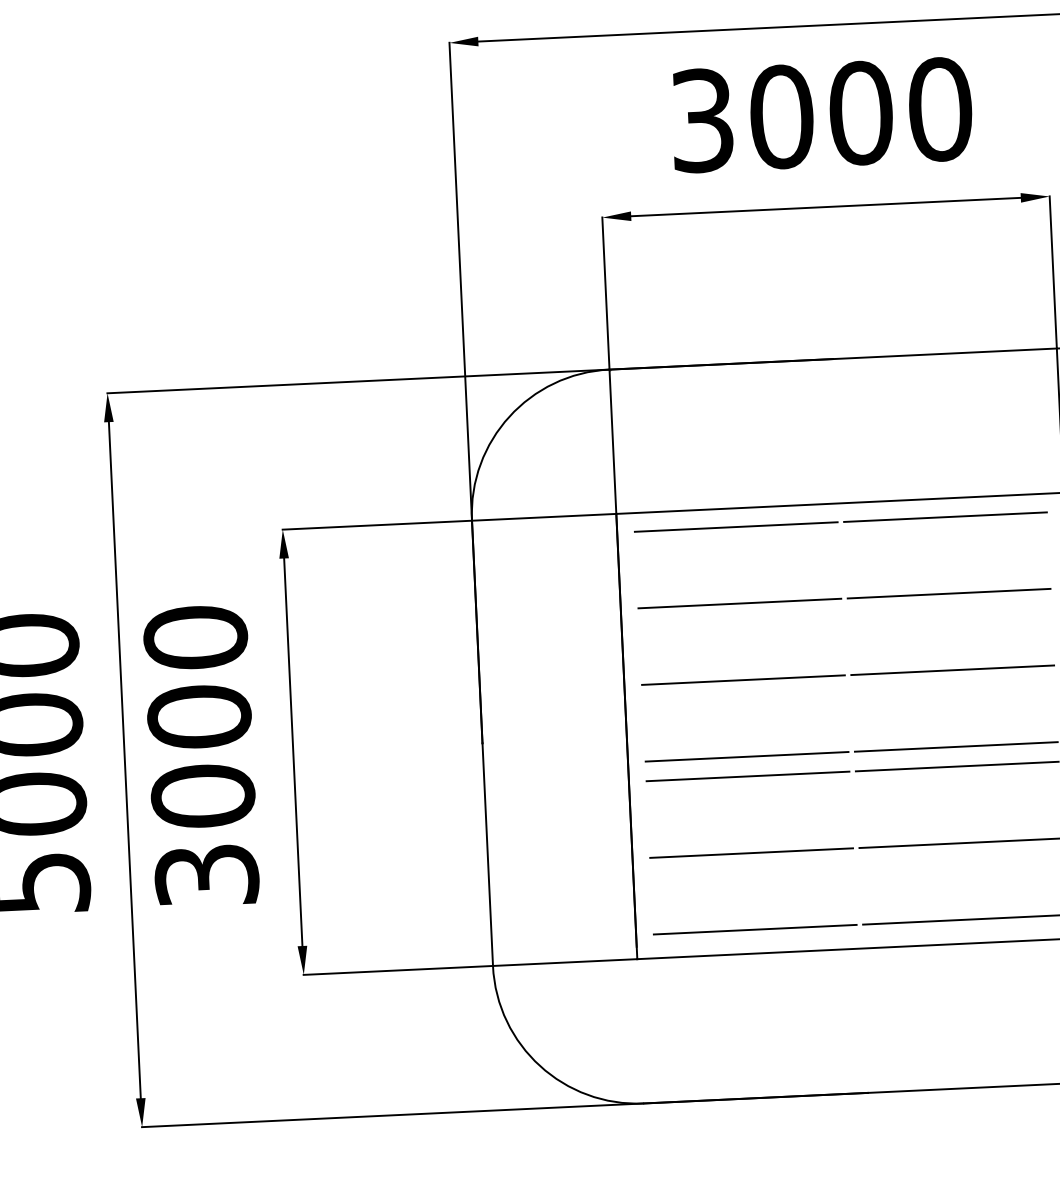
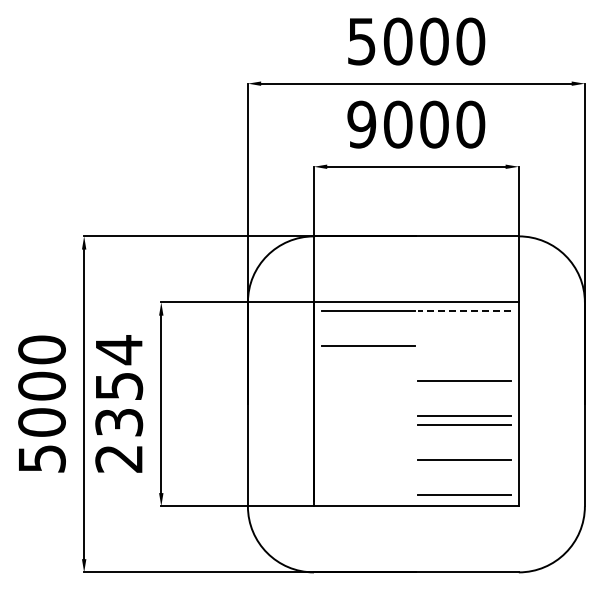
text: (701, 120) -> (361, 124), 3000 -> 9000
line: (943, 518) -> (463, 311), solid -> dashed
line: (947, 594) -> (463, 346), removed
line: (743, 680) -> (368, 381), removed
text: (201, 754) -> (119, 403), 3000 -> 2354
line: (747, 757) -> (368, 416), removed
line: (748, 777) -> (368, 425), removed
line: (751, 853) -> (368, 460), removed
line: (755, 929) -> (368, 495), removed

